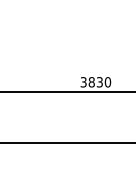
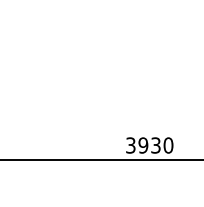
text: (91, 82) -> (142, 145), 3830 -> 3930

